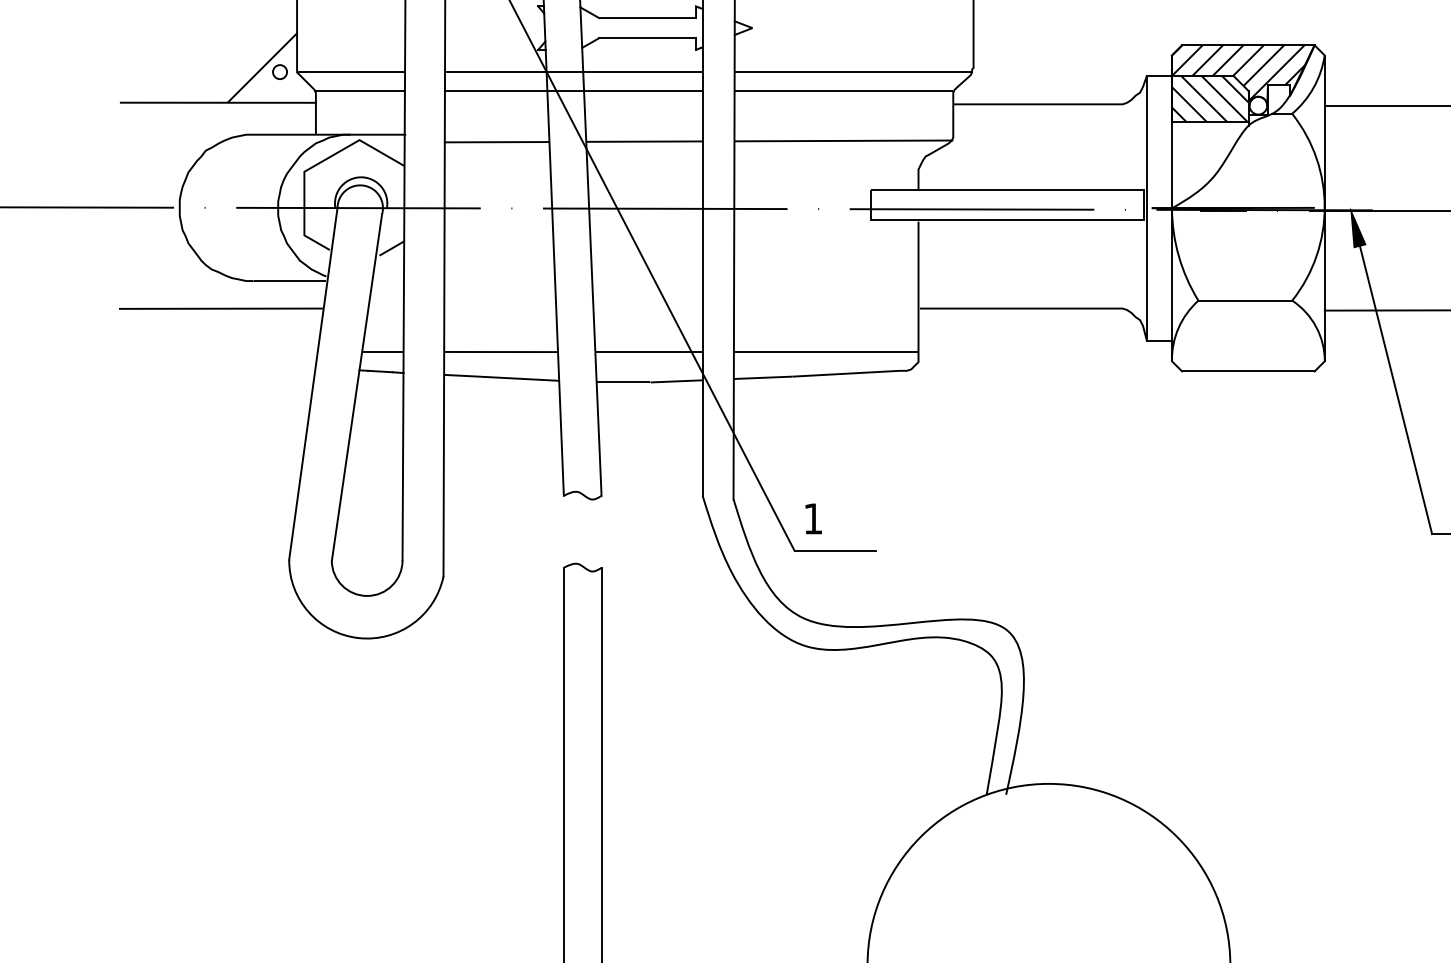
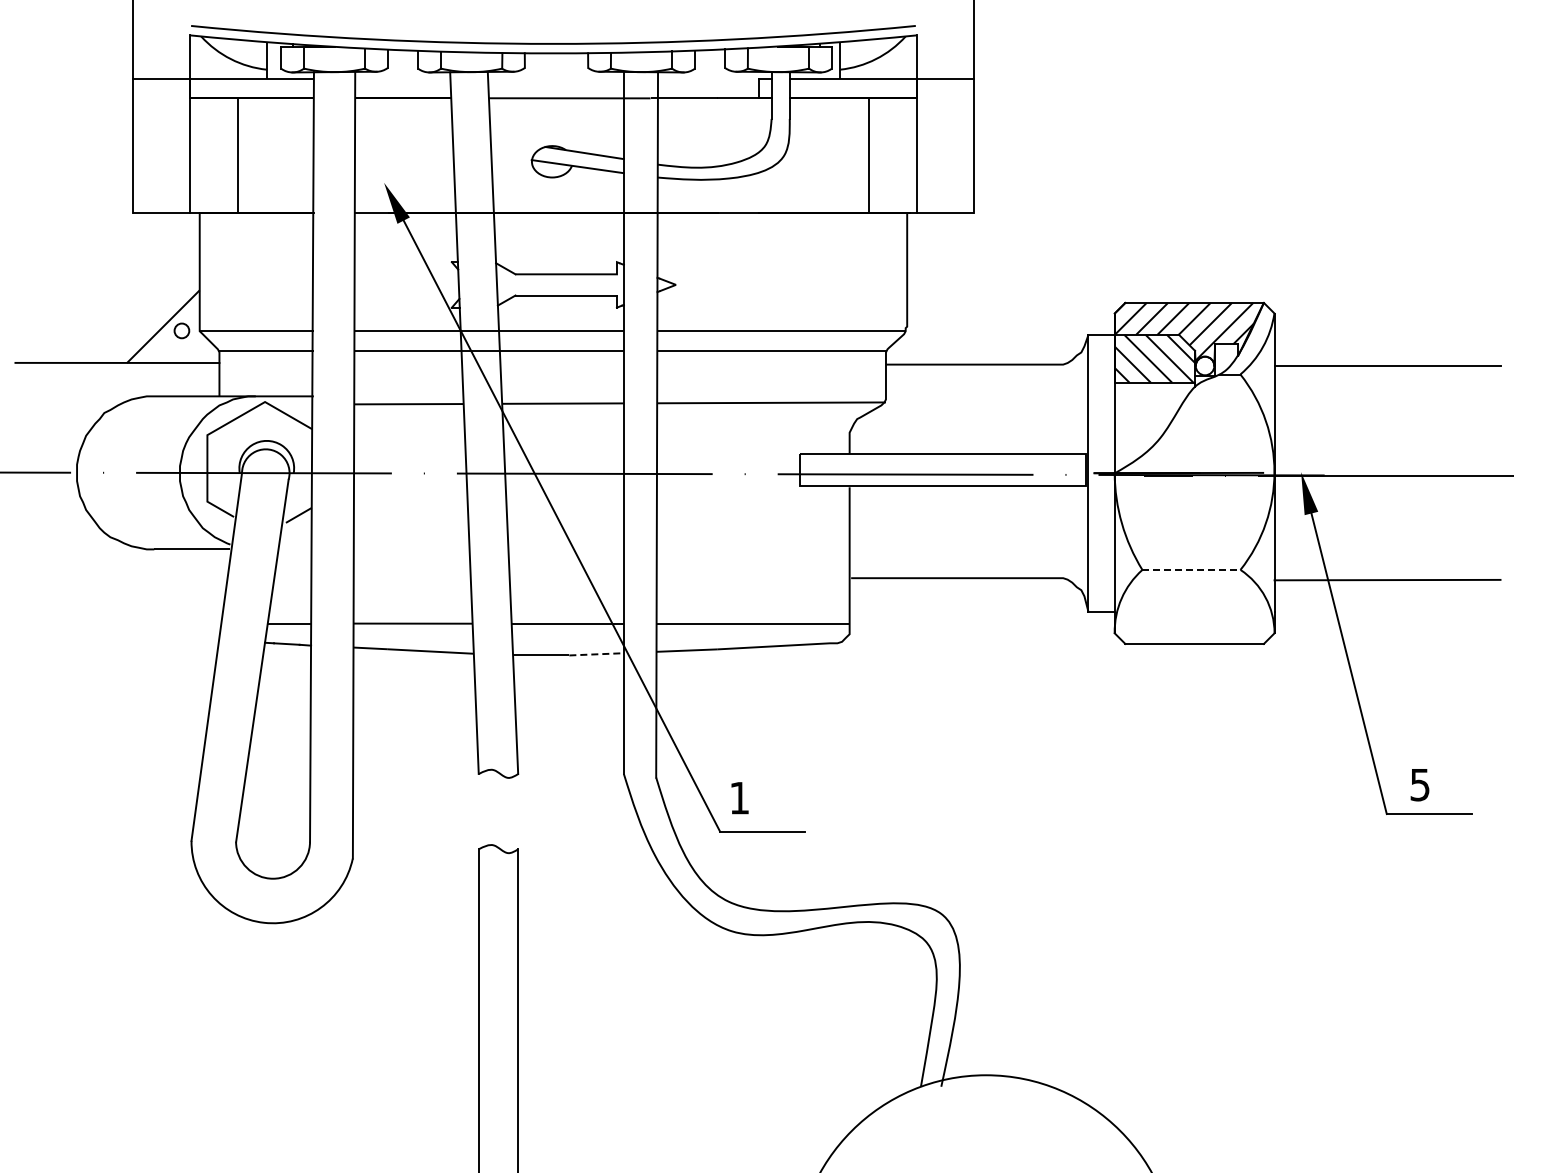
line: (1245, 300) -> (1191, 569), solid -> dashed
line: (220, 308) -> (119, 578), removed
line: (677, 381) -> (597, 654), solid -> dashed

